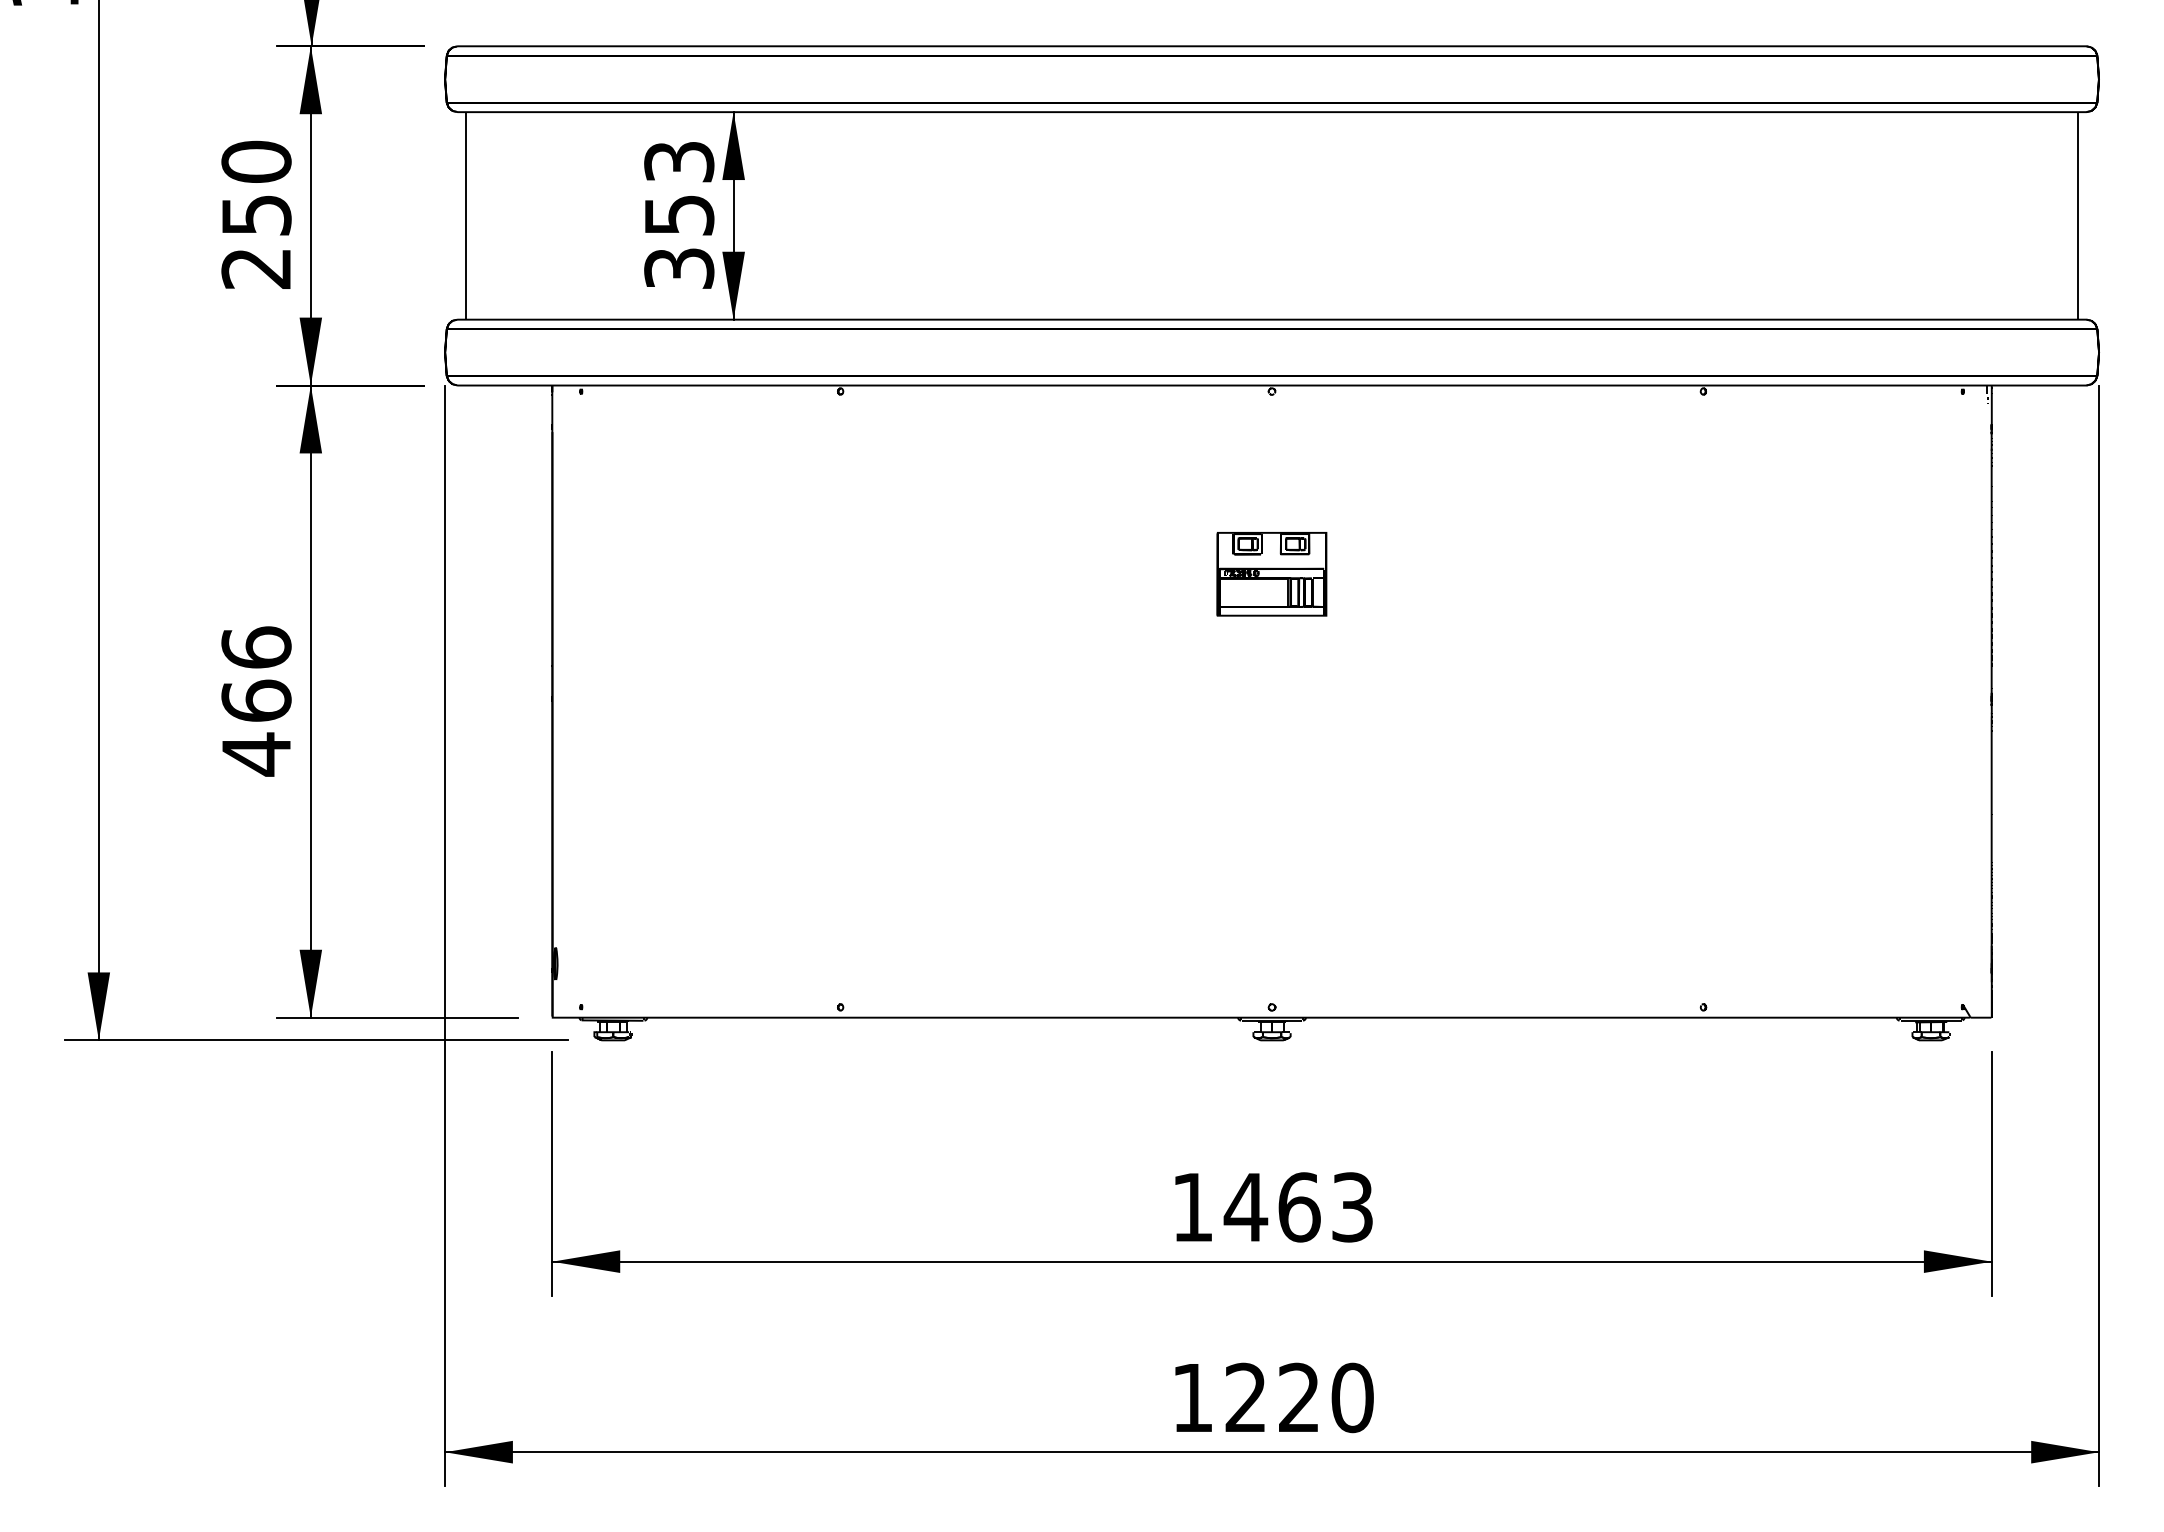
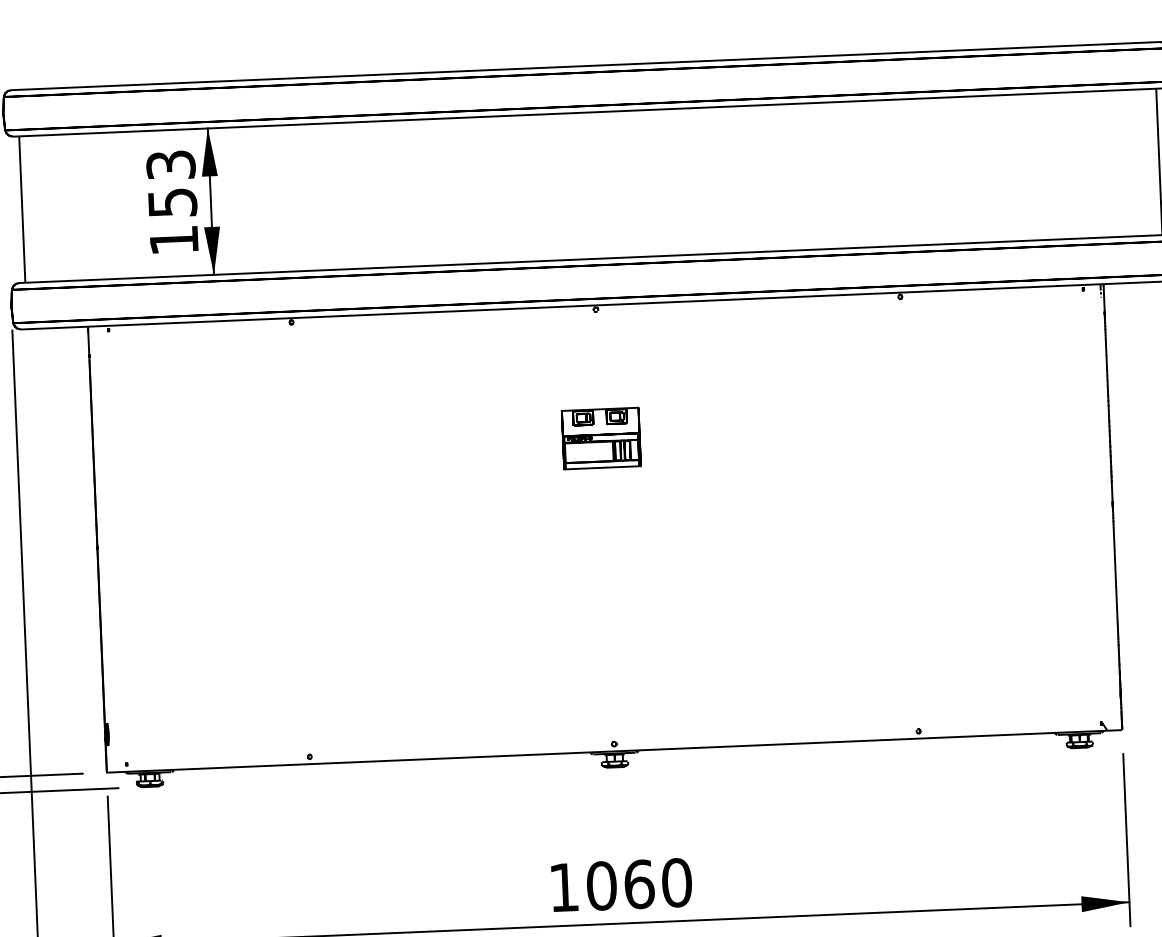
text: (679, 268) -> (174, 240), 353 -> 153
text: (1298, 1207) -> (638, 884), 1463 -> 1060

